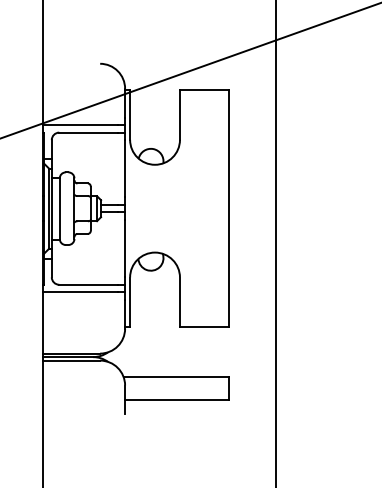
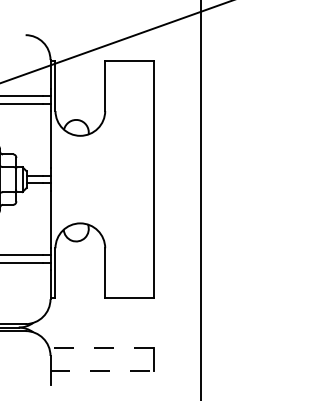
line: (176, 377) -> (101, 347), solid -> dashed
line: (176, 400) -> (101, 370), solid -> dashed

